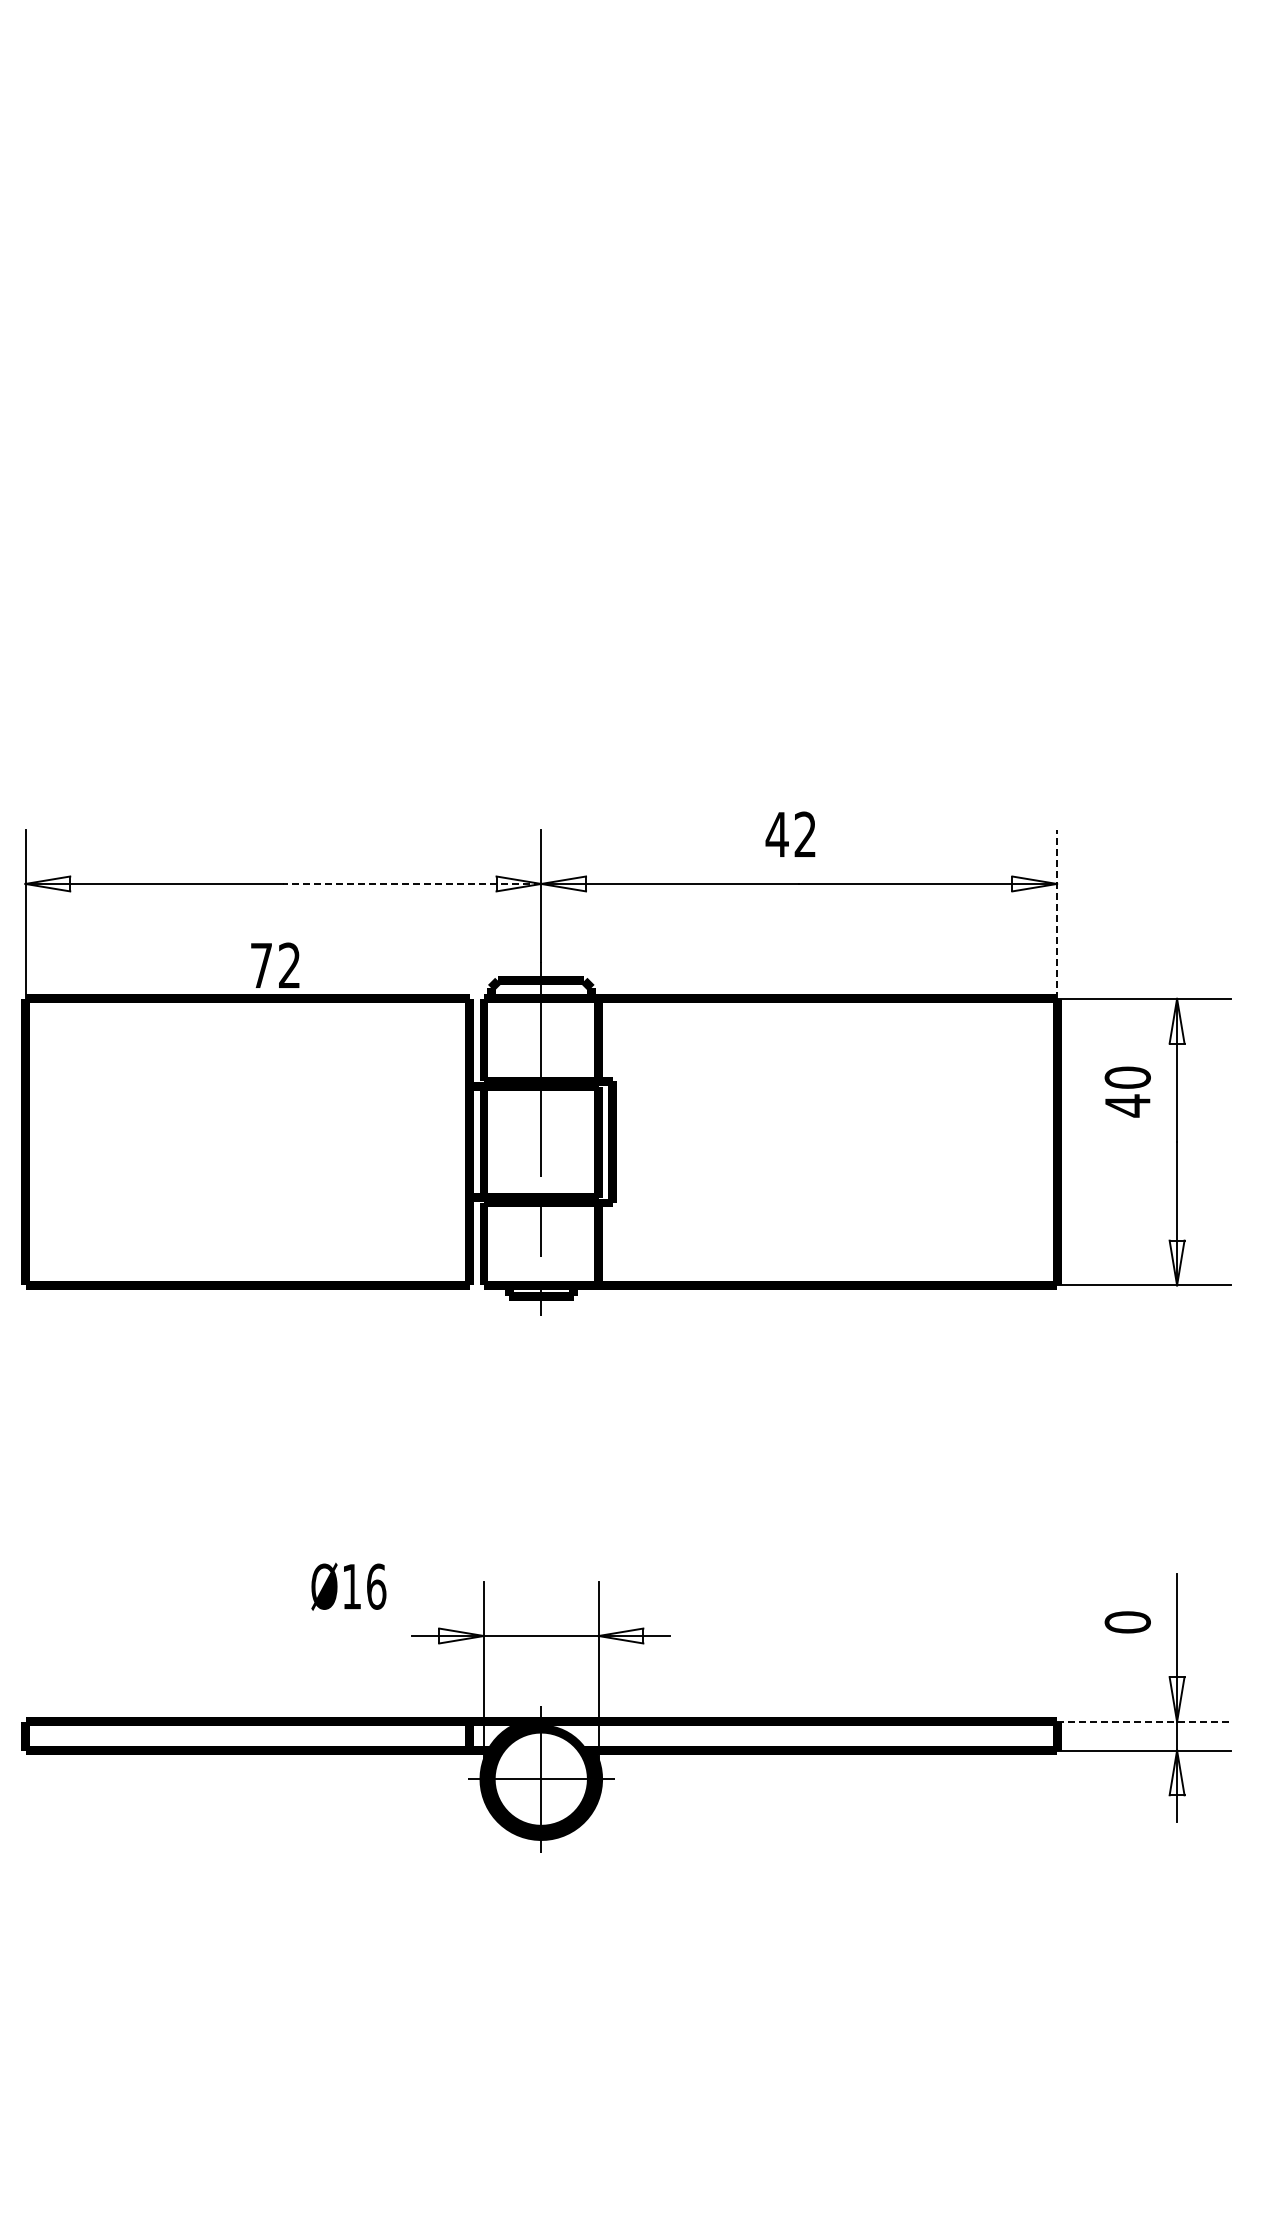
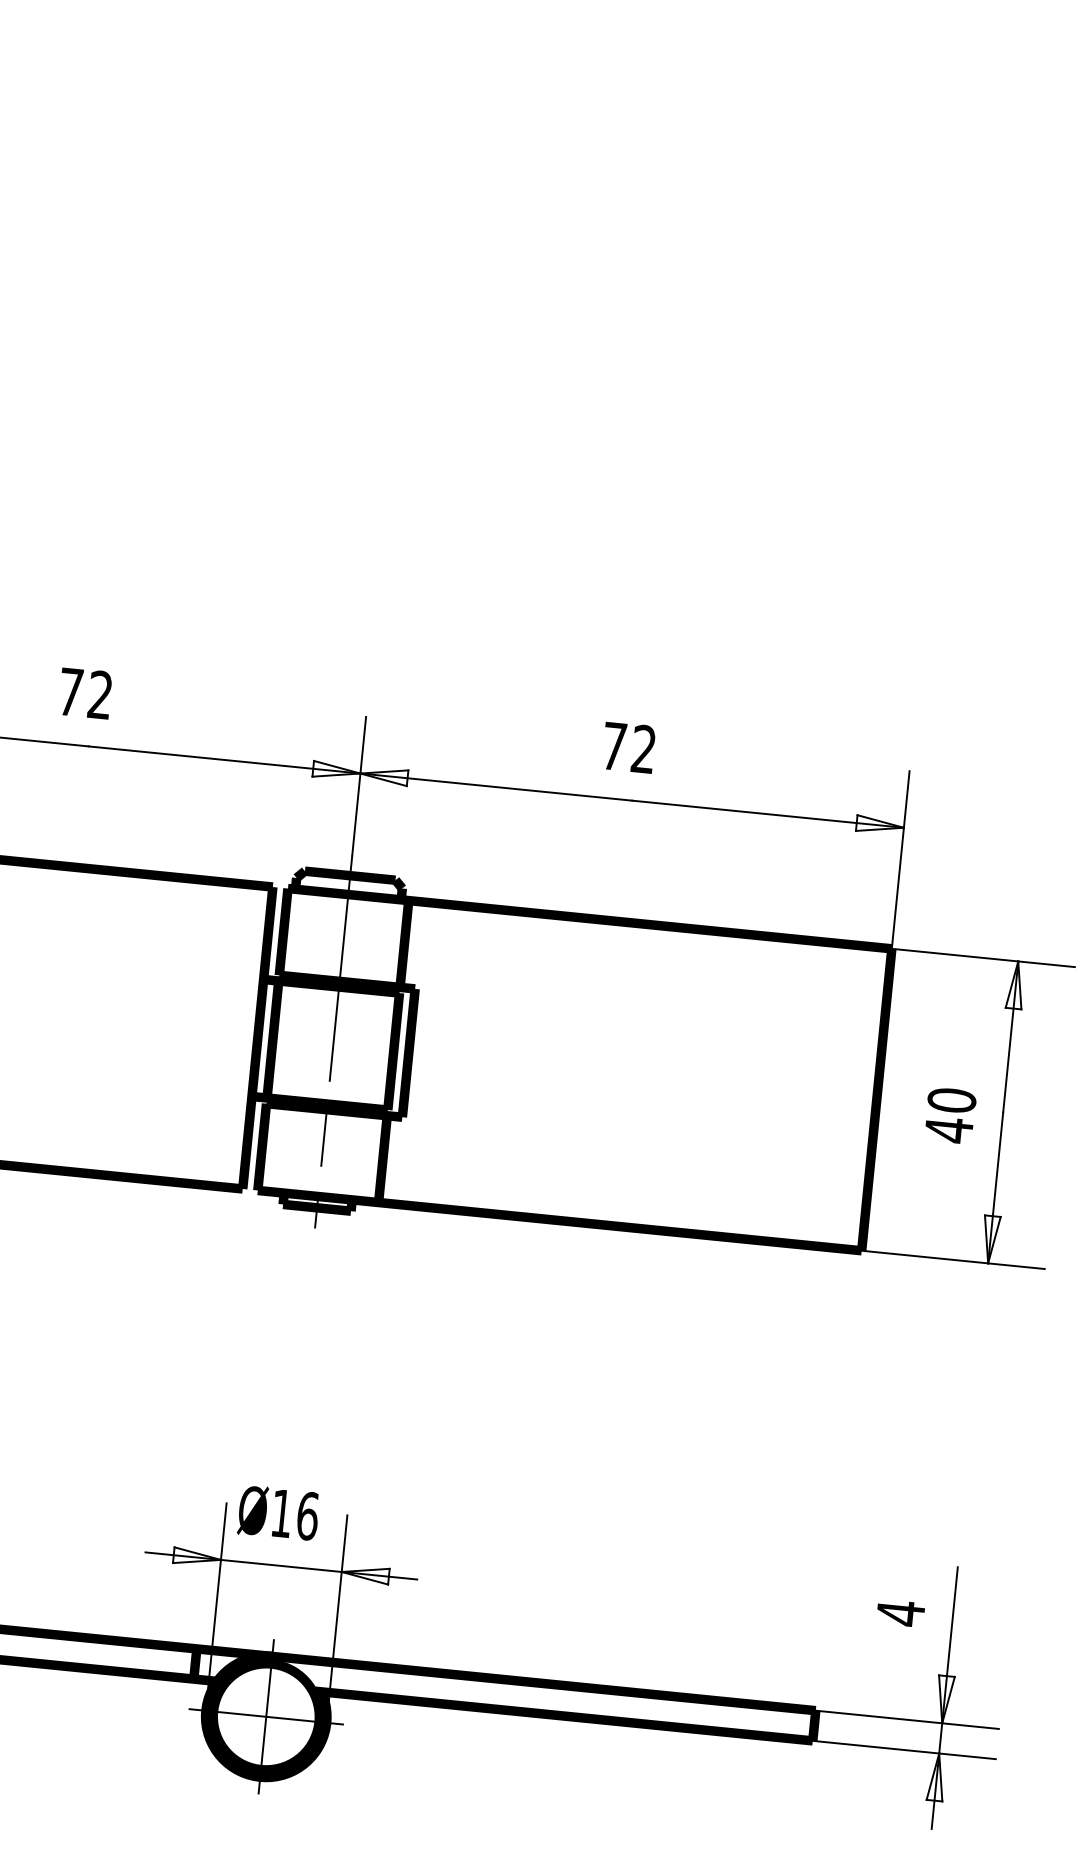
text: (776, 834) -> (613, 746), 42 -> 72
line: (412, 883) -> (224, 759), dashed -> solid
line: (1057, 914) -> (901, 860), dashed -> solid
text: (275, 964) -> (85, 692), moved
text: (1127, 1091) -> (950, 1114), moved
text: (348, 1586) -> (278, 1512), moved
text: (1127, 1622) -> (900, 1613), 0 -> 4
line: (1143, 1721) -> (906, 1719), dashed -> solid

